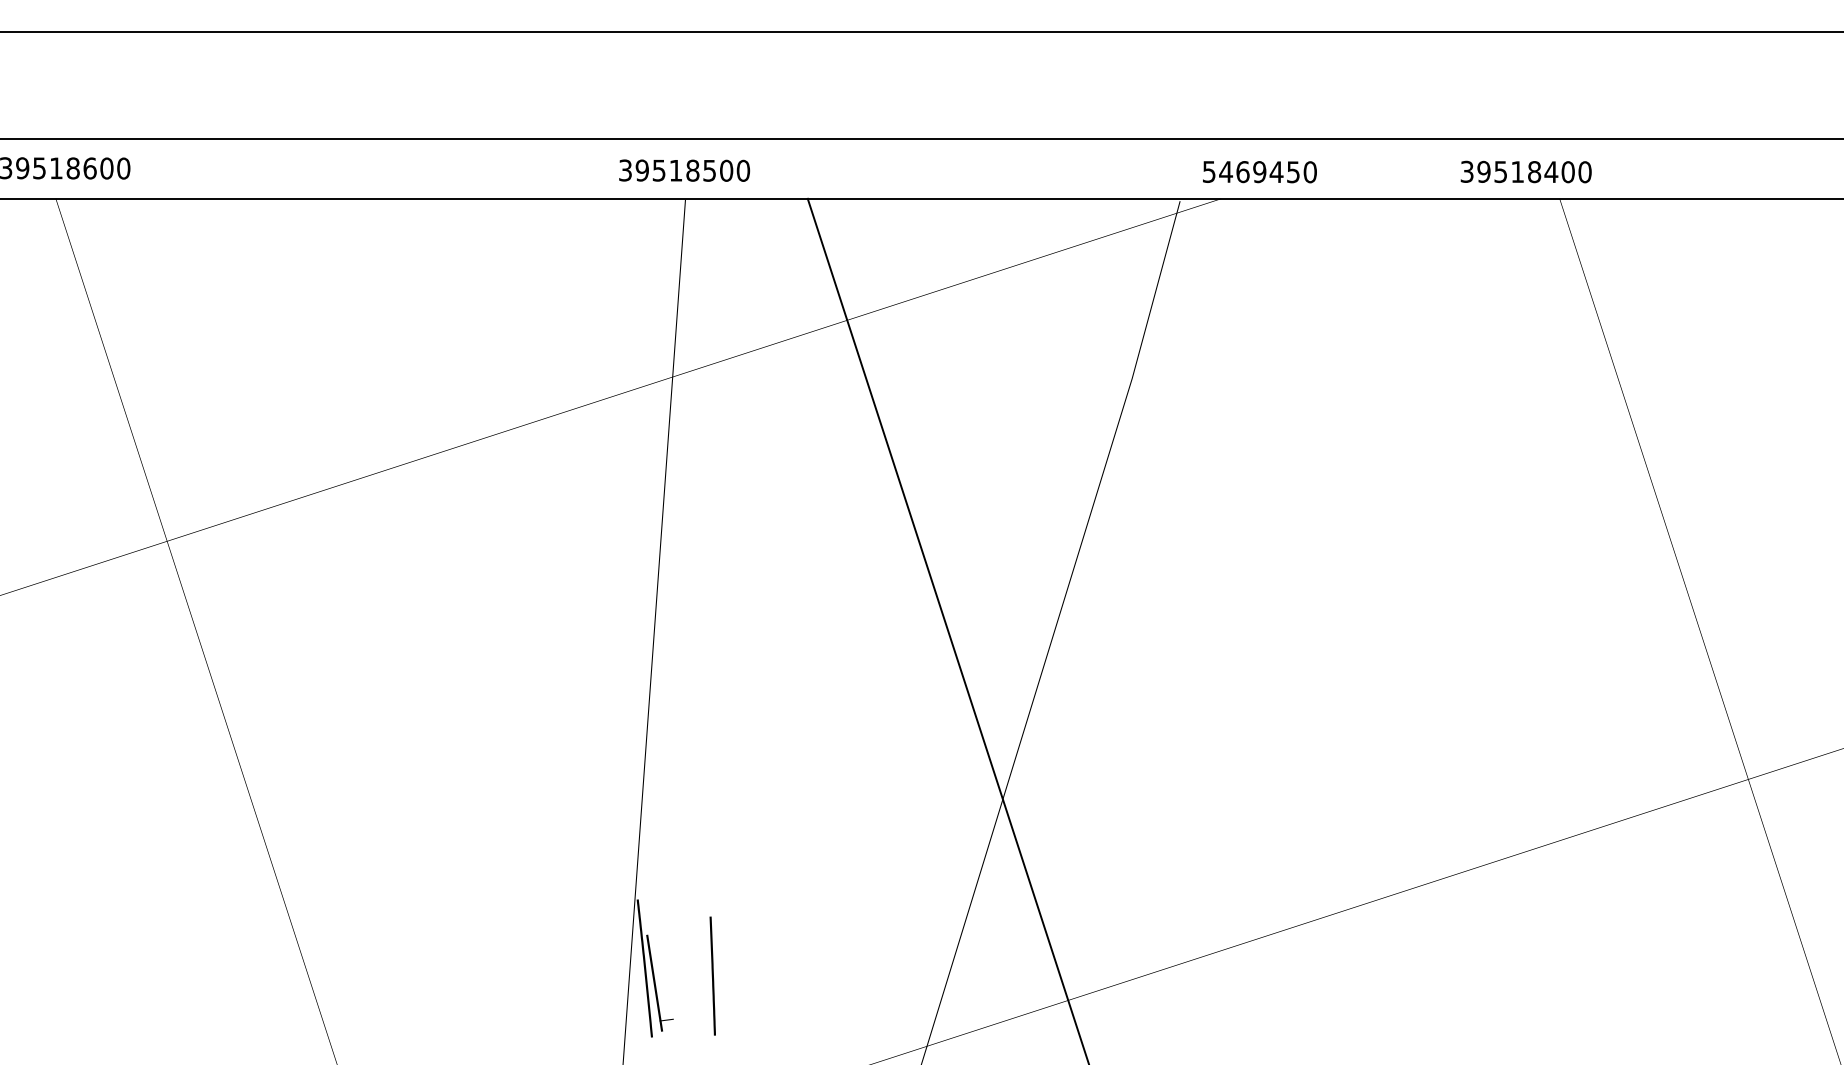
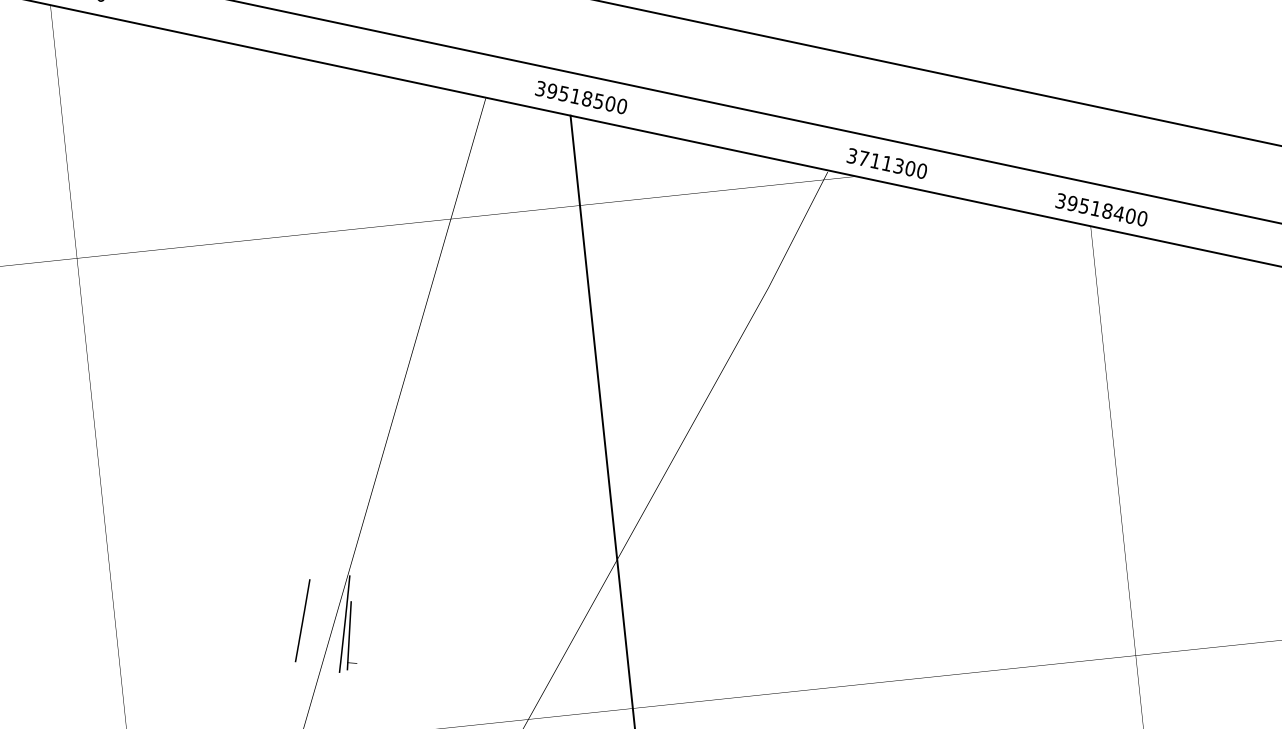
text: (684, 170) -> (581, 97), moved
text: (1251, 171) -> (881, 162), 5469450 -> 3711300
text: (1525, 171) -> (1101, 209), moved
line: (712, 975) -> (302, 620), moved

